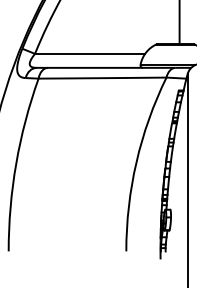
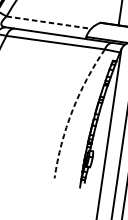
line: (90, 53) -> (49, 22), solid -> dashed
arc: (136, 162) -> (72, 111), solid -> dashed

